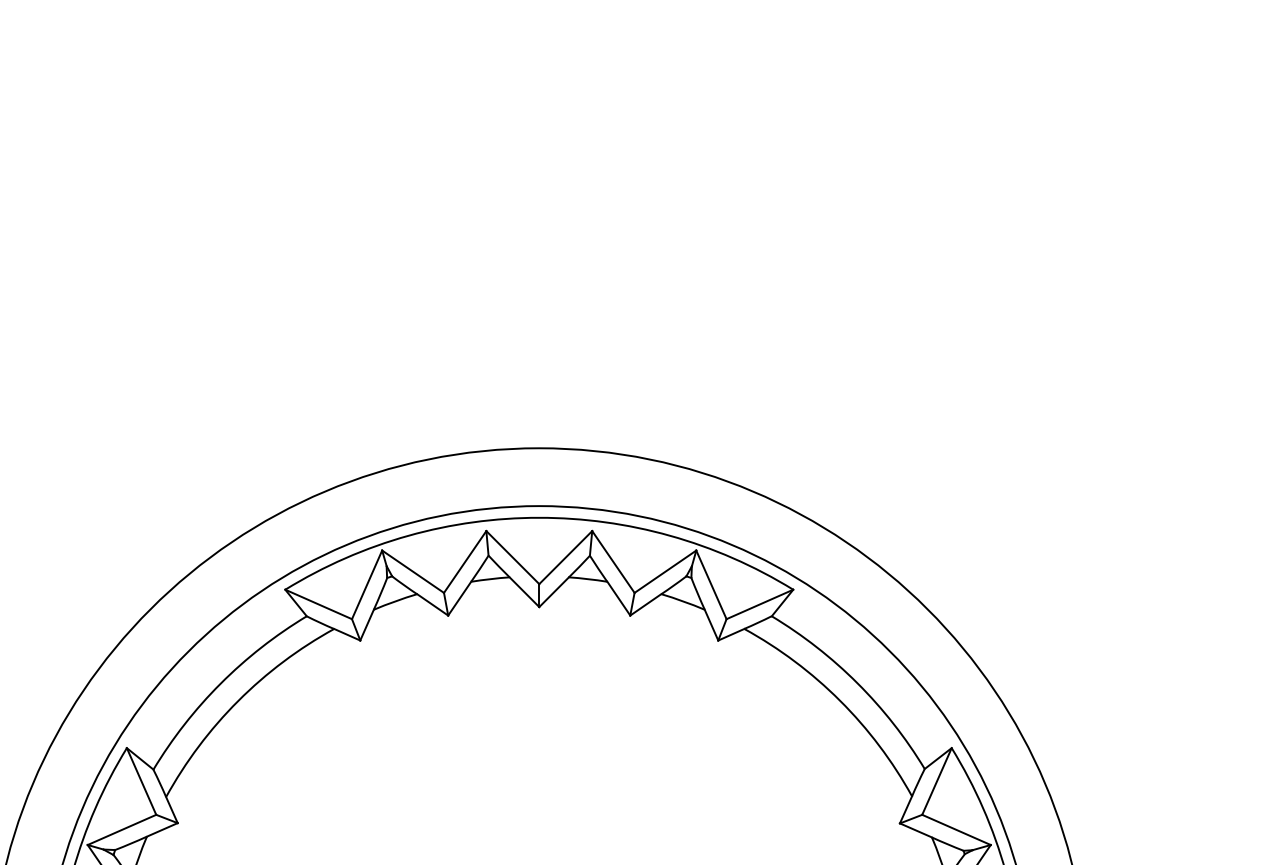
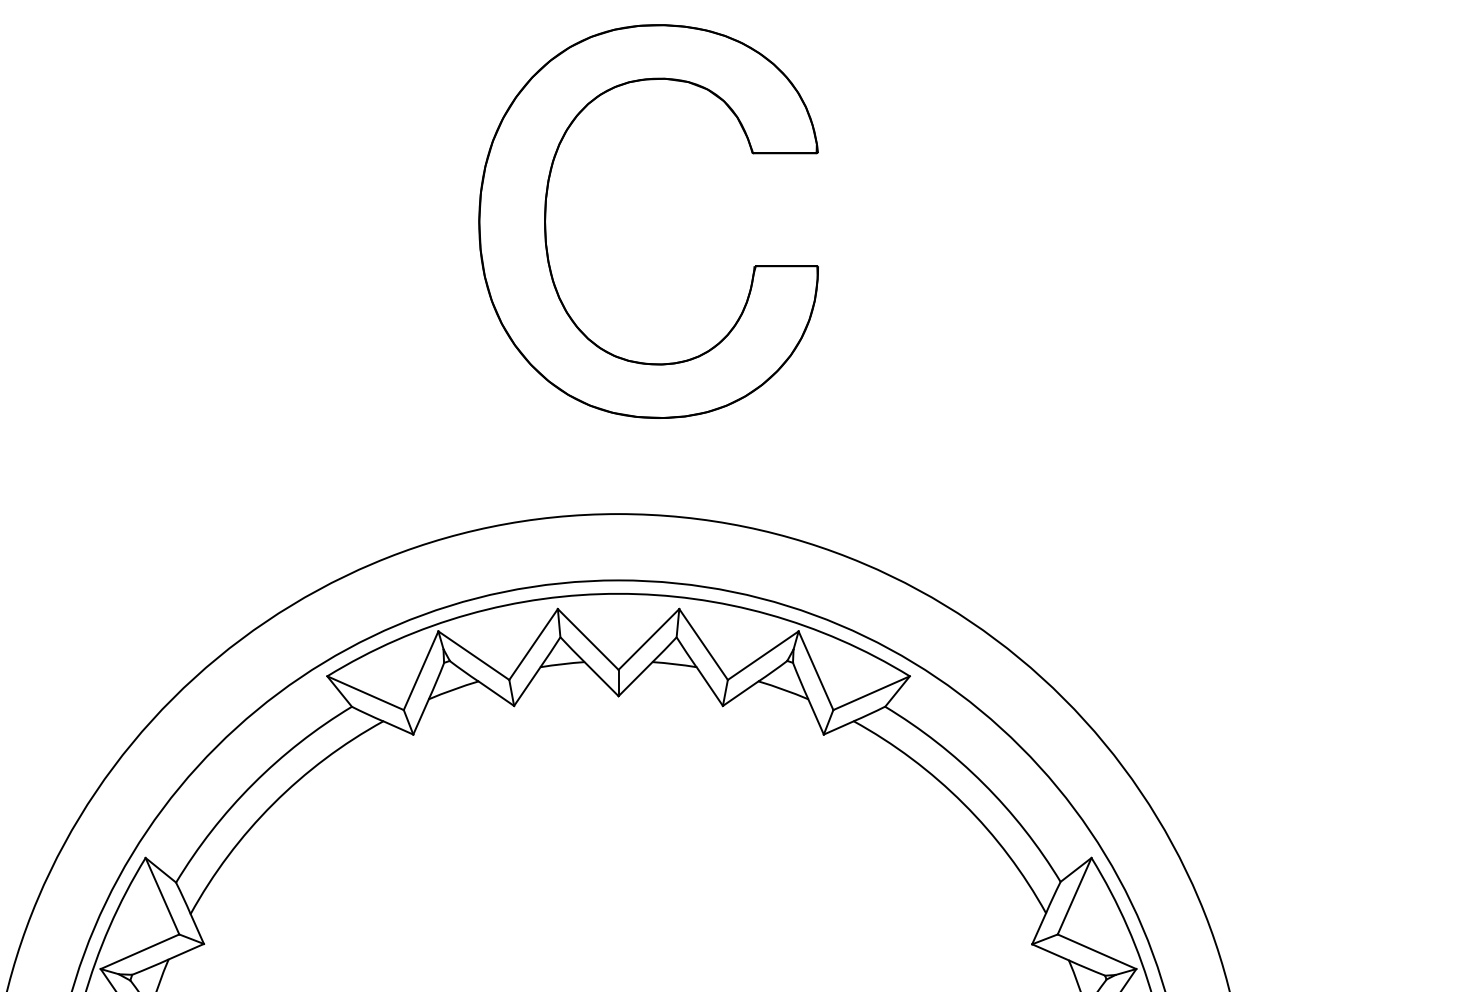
part: (476, 191) -> (546, 219), added

